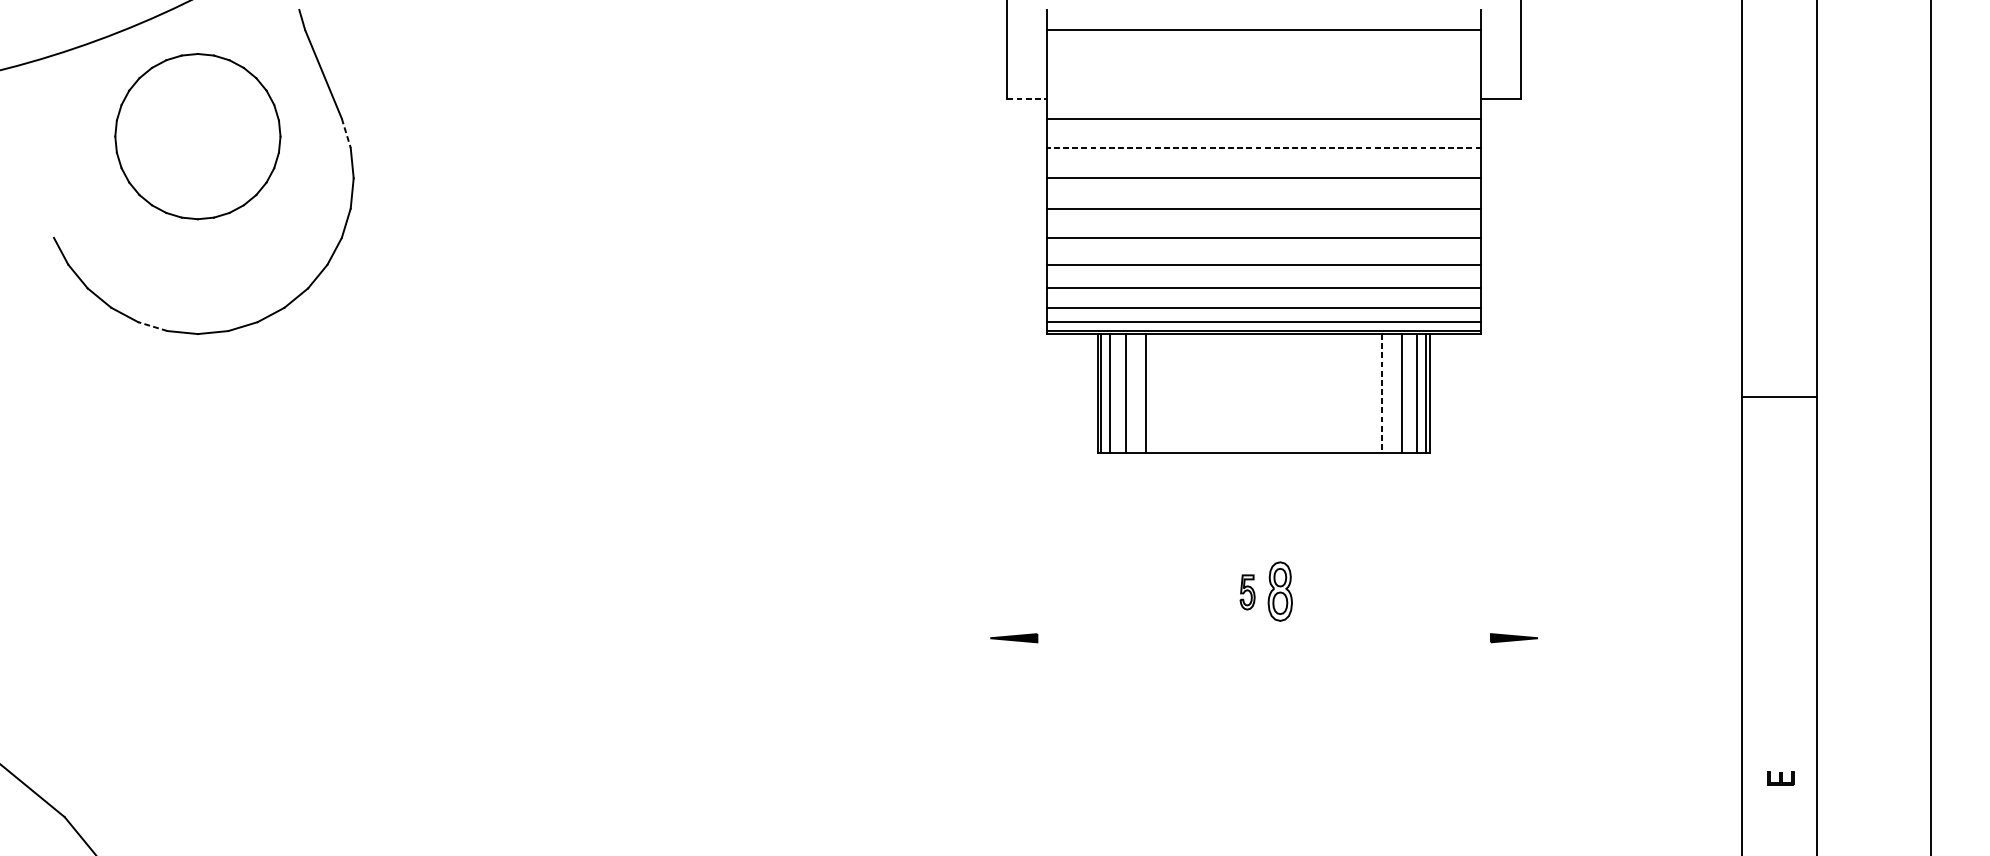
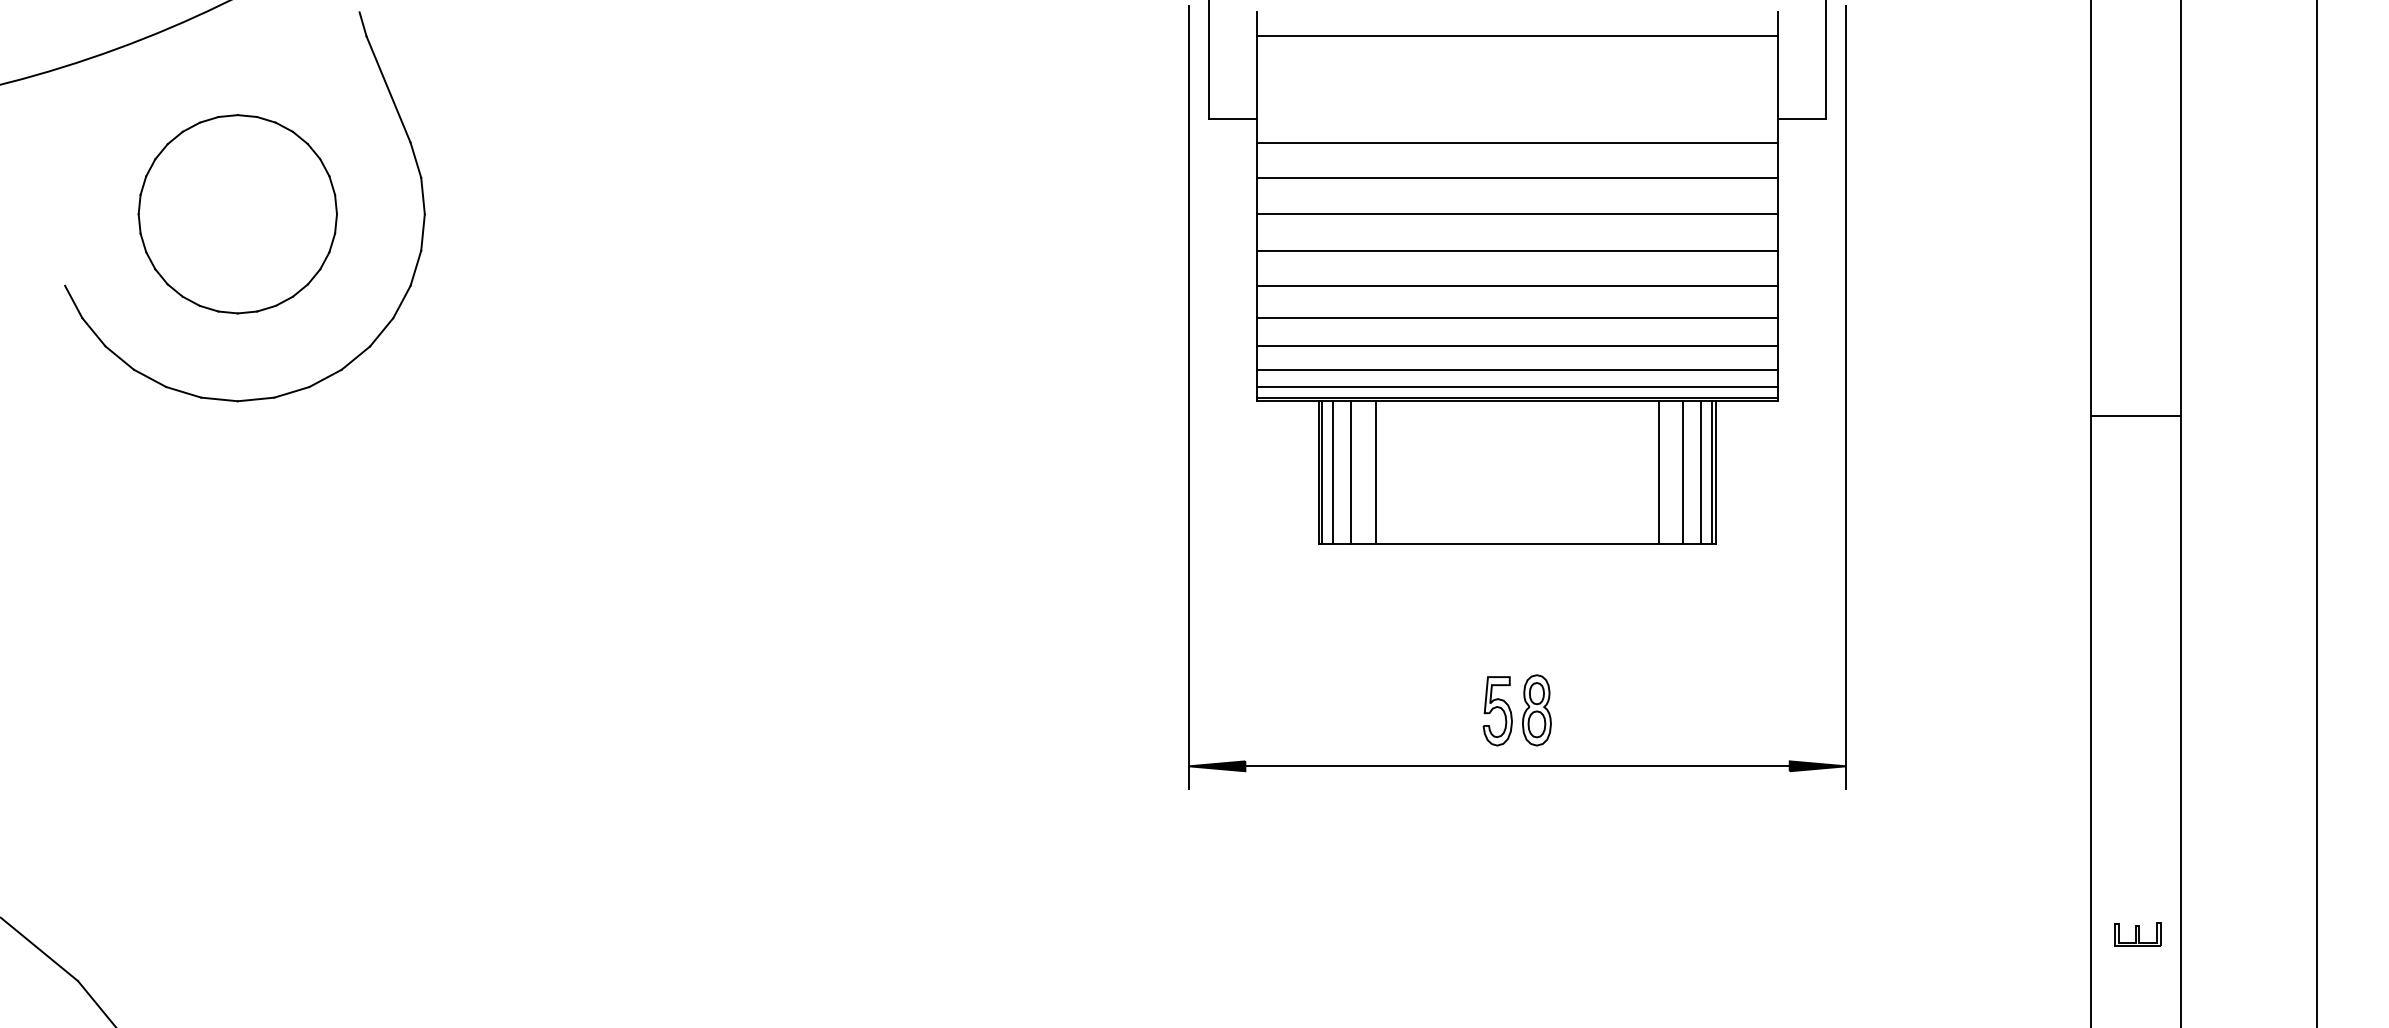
line: (1027, 99) -> (1233, 119), dashed -> solid
line: (346, 133) -> (416, 160), dashed -> solid
part: (197, 136) -> (237, 214), moved
line: (1264, 147) -> (1517, 177), dashed -> solid
line: (152, 326) -> (183, 392), dashed -> solid
line: (990, 330) -> (1188, 397), added
line: (1538, 330) -> (1846, 397), added
line: (1382, 393) -> (1659, 472), dashed -> solid
line: (1779, 397) -> (2135, 416), moved
part: (1247, 592) -> (1497, 711), size x1.67
line: (1264, 638) -> (1517, 766), added
part: (1780, 778) -> (2137, 934), size x1.43

